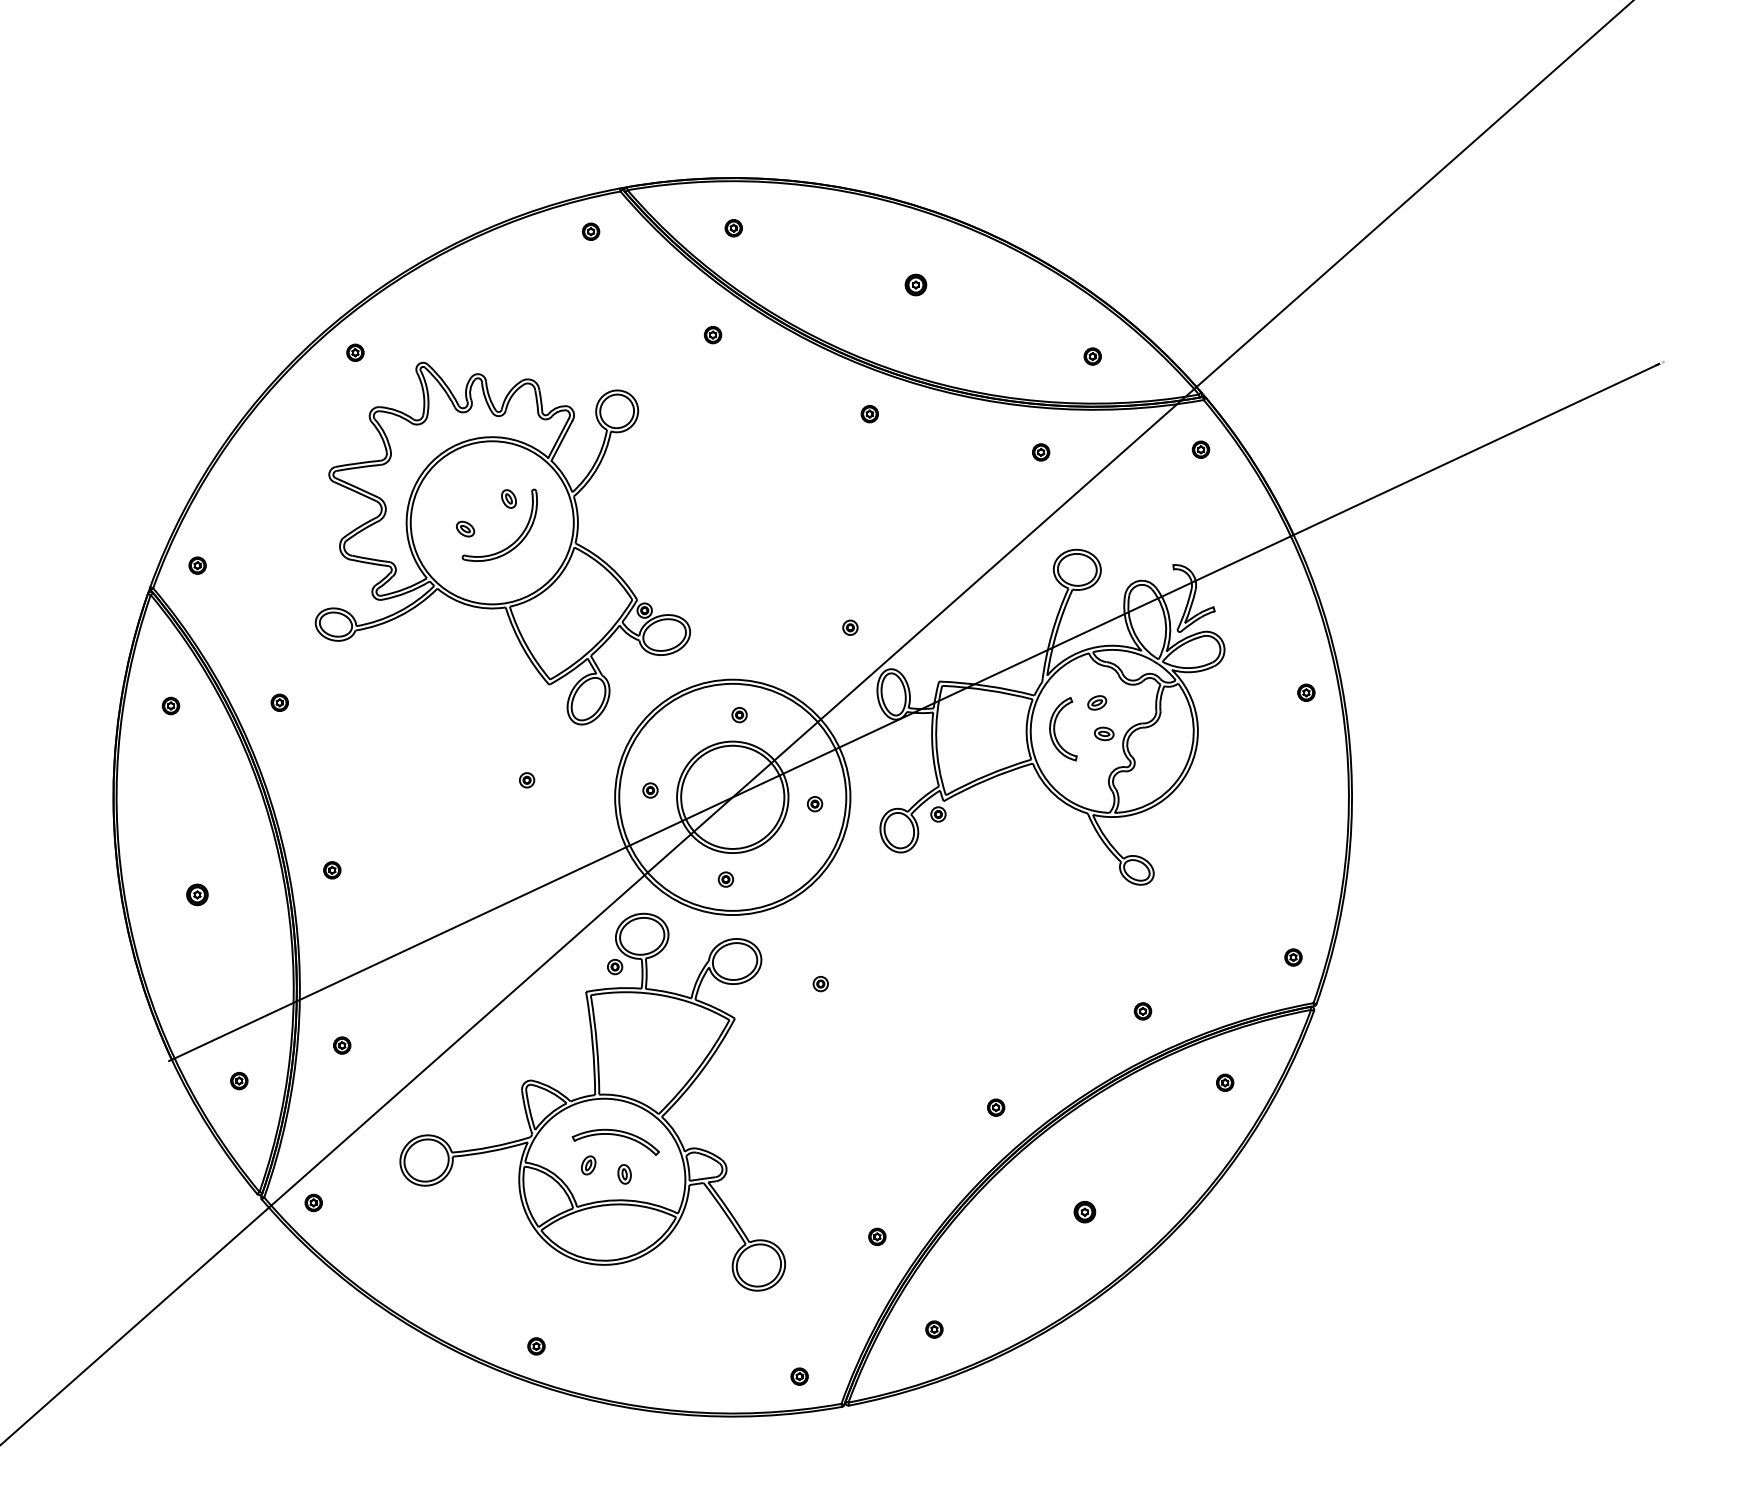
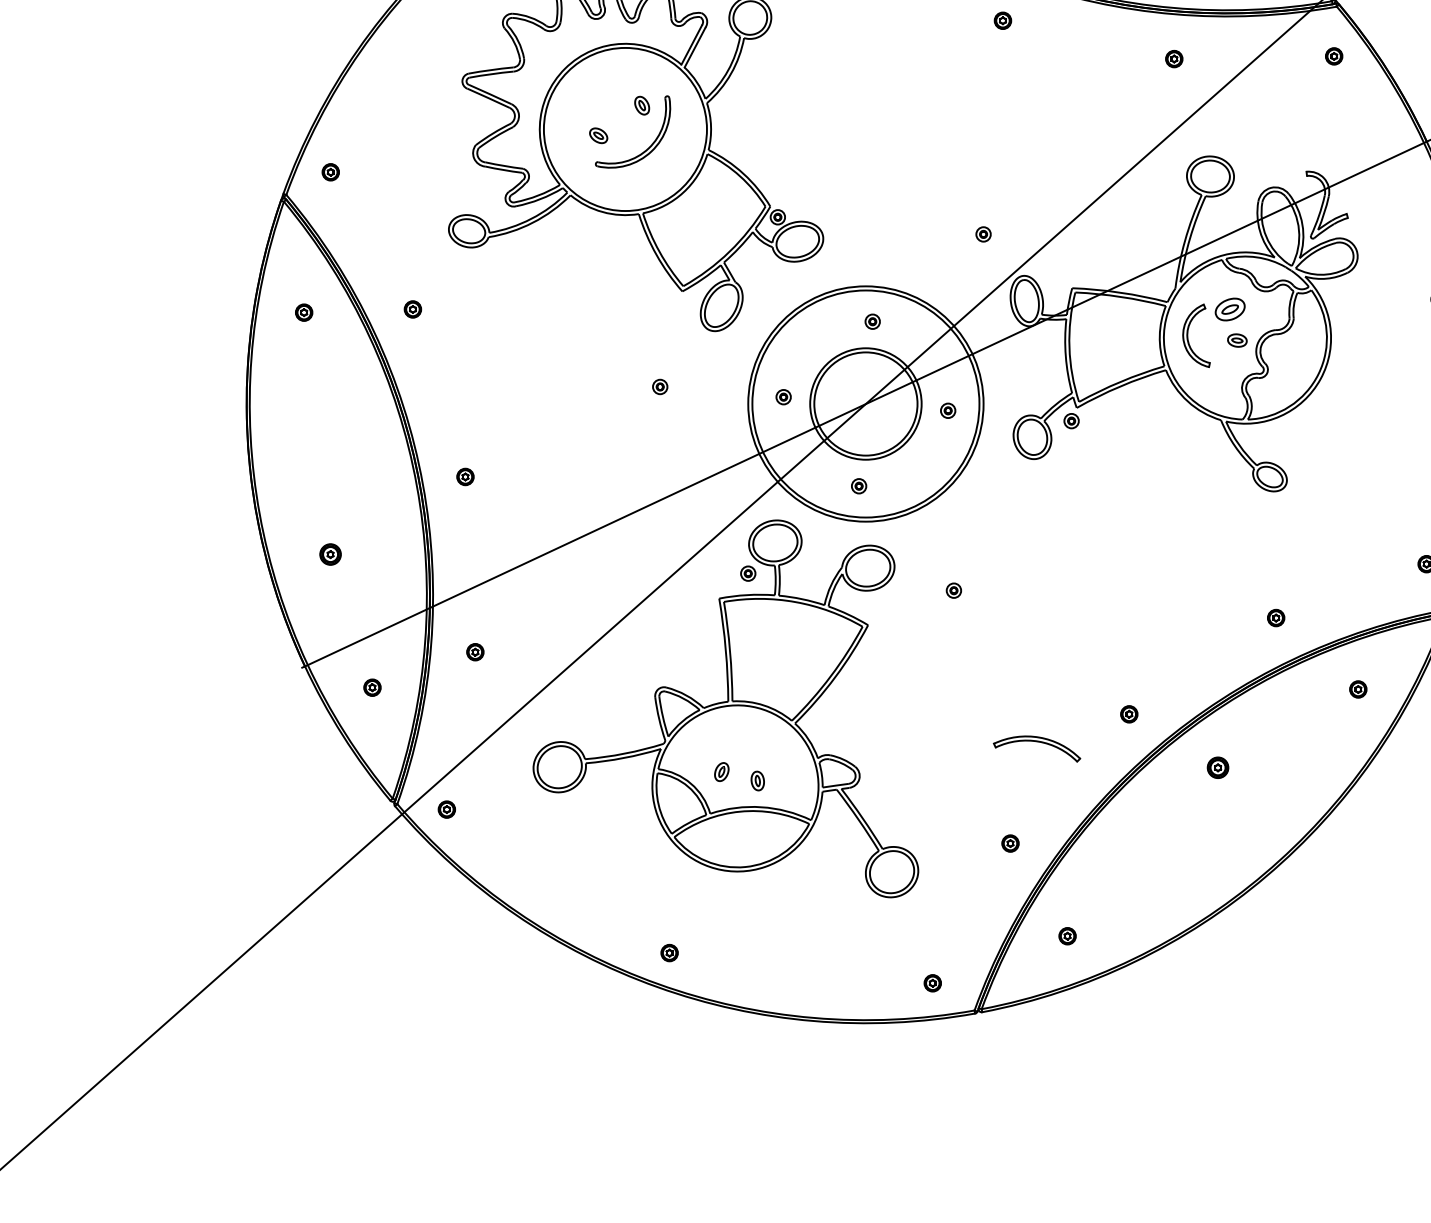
part: (1097, 702) -> (1230, 309), size x1.6
part: (197, 894) -> (330, 554), moved
part: (615, 1141) -> (1036, 748), moved
part: (1084, 1212) -> (1217, 768), moved

